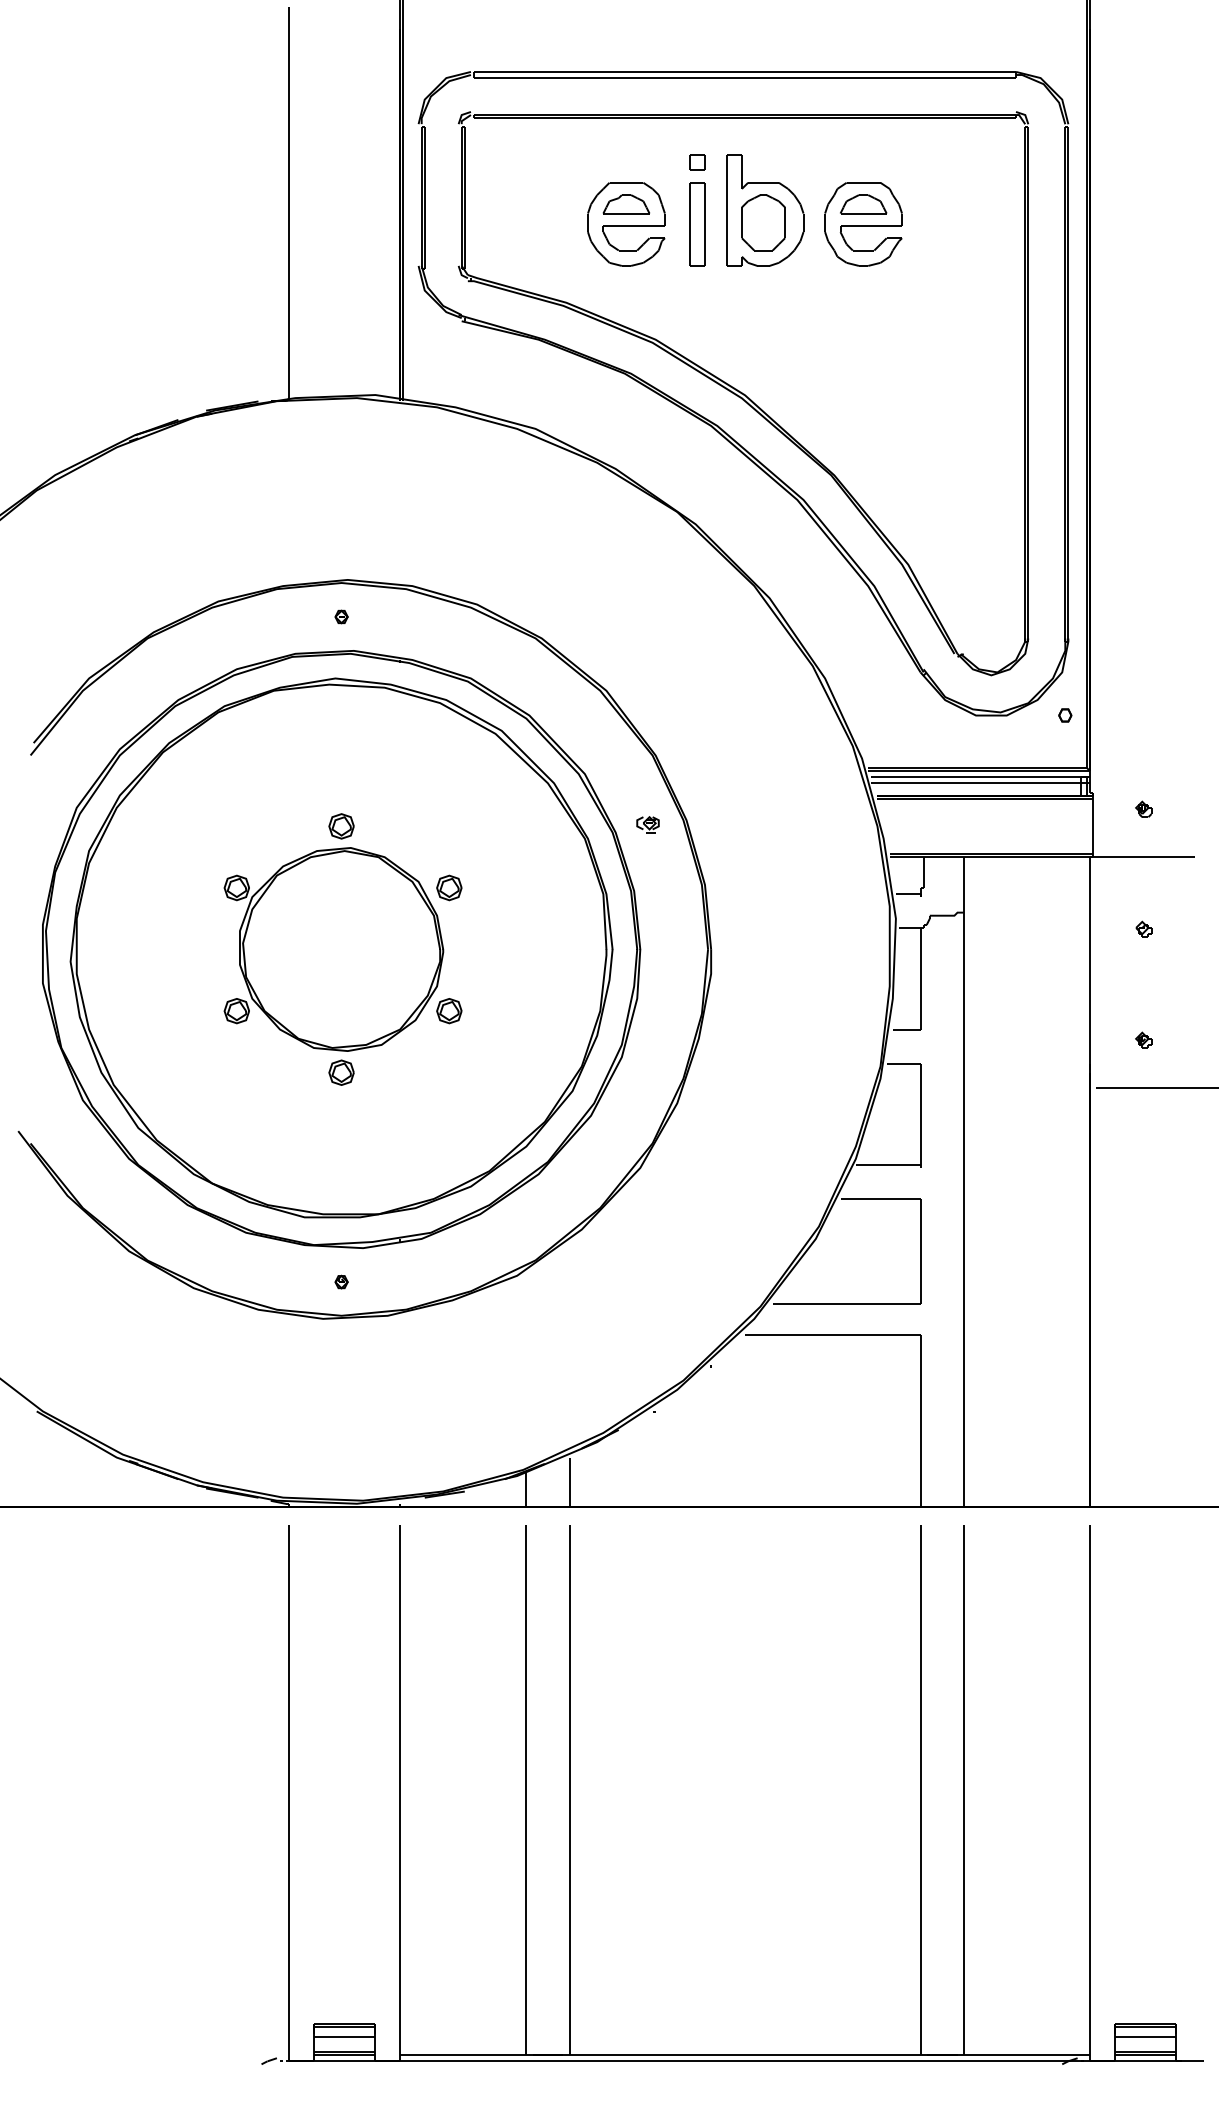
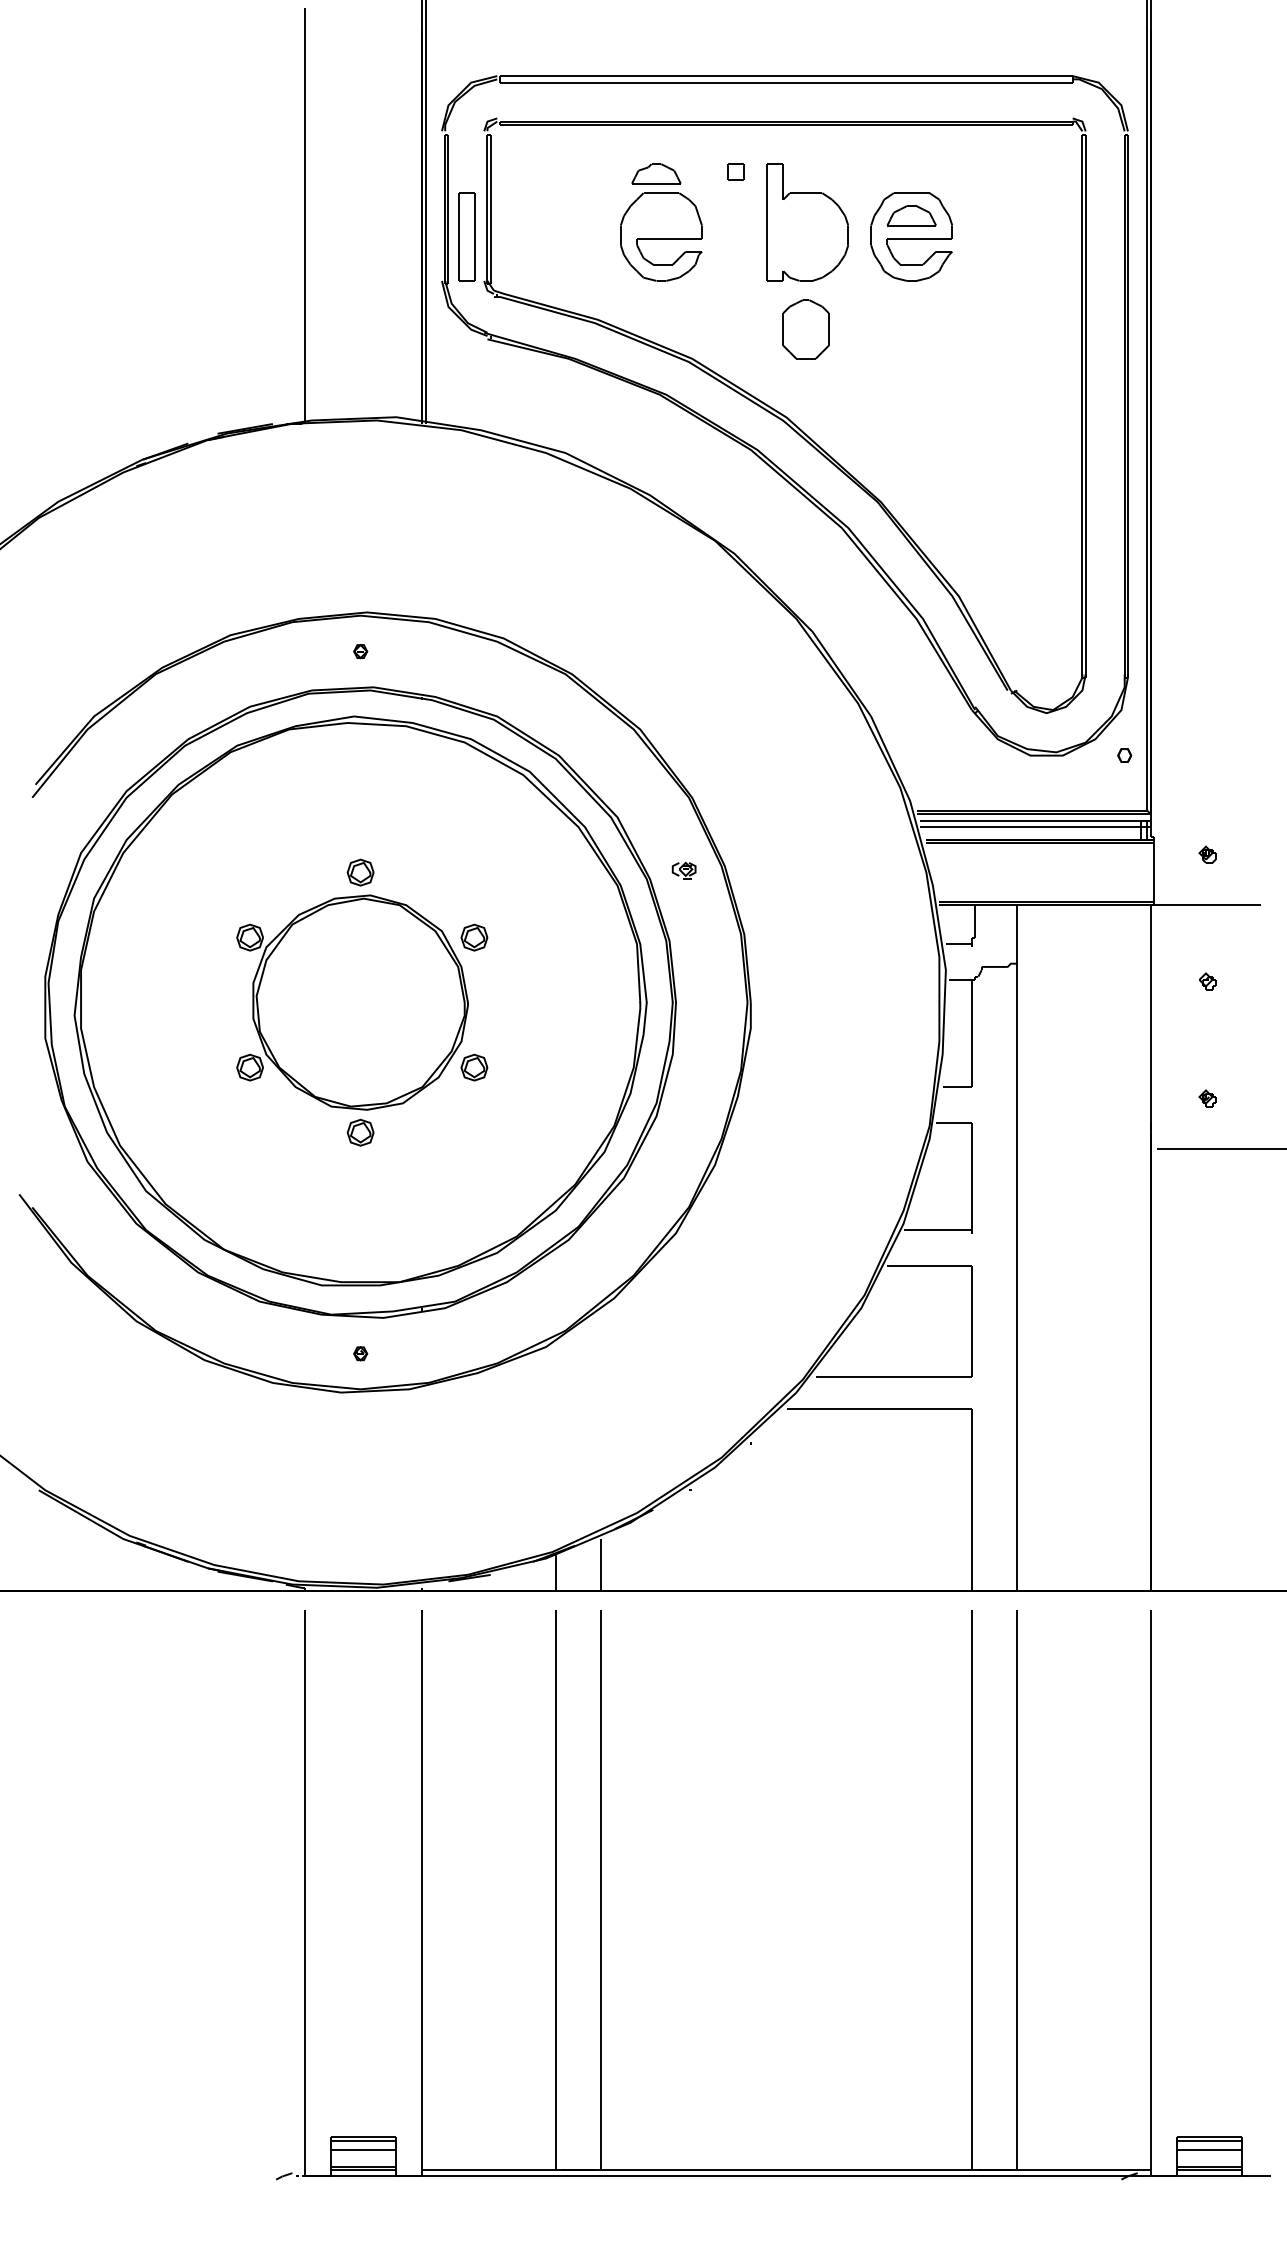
part: (626, 203) -> (656, 173), moved
part: (762, 222) -> (805, 329), moved
part: (696, 223) -> (466, 236), moved

